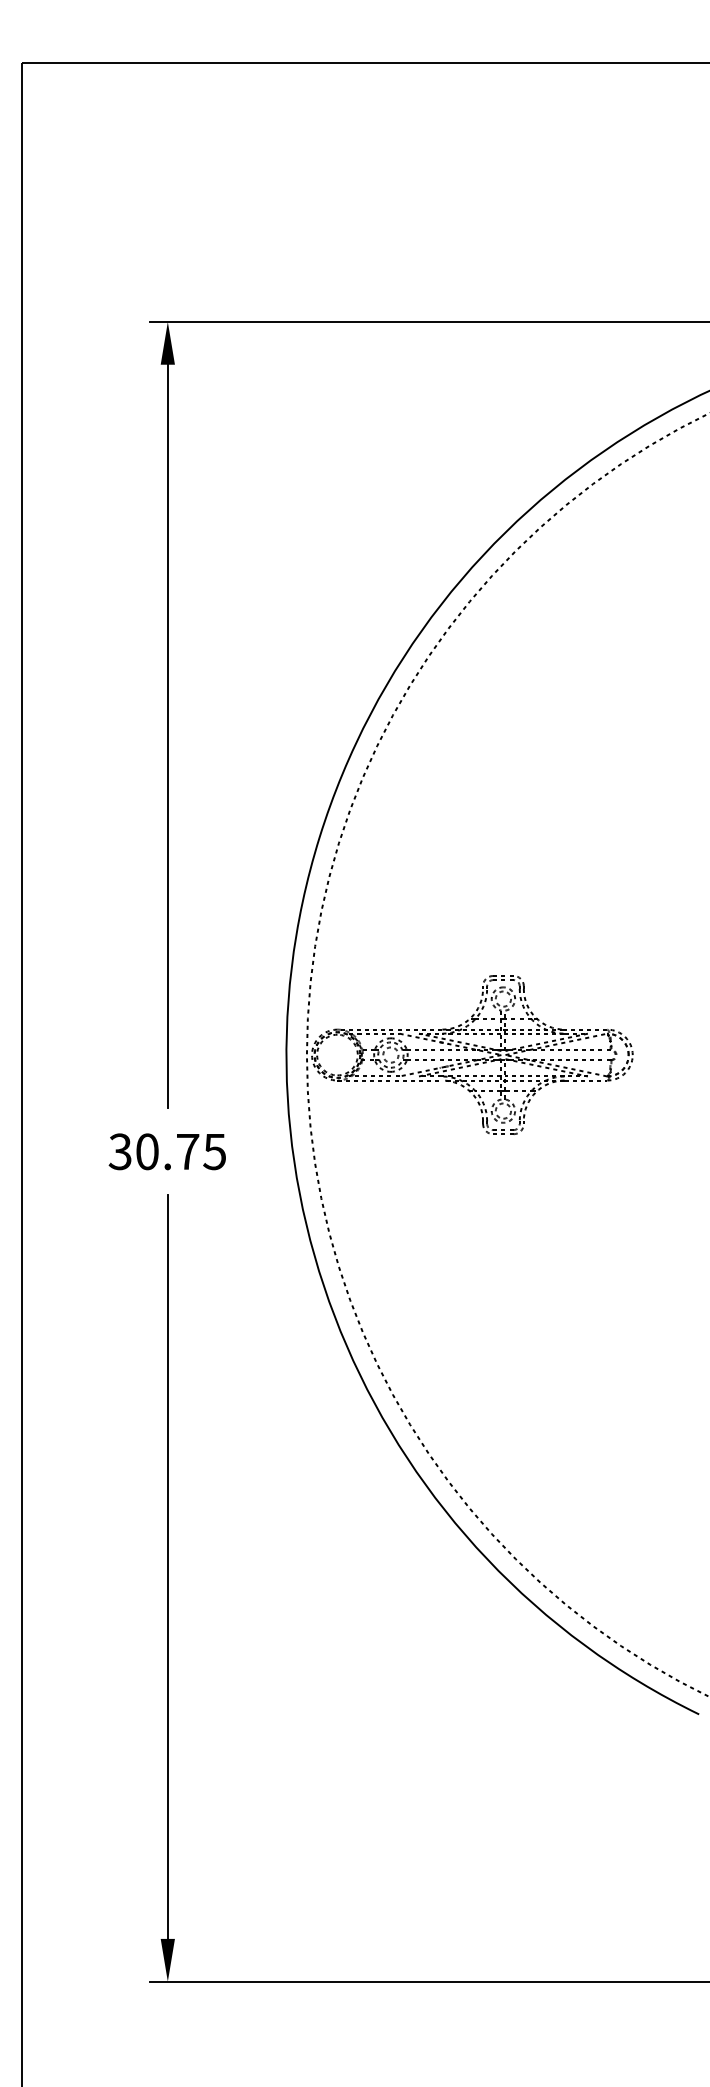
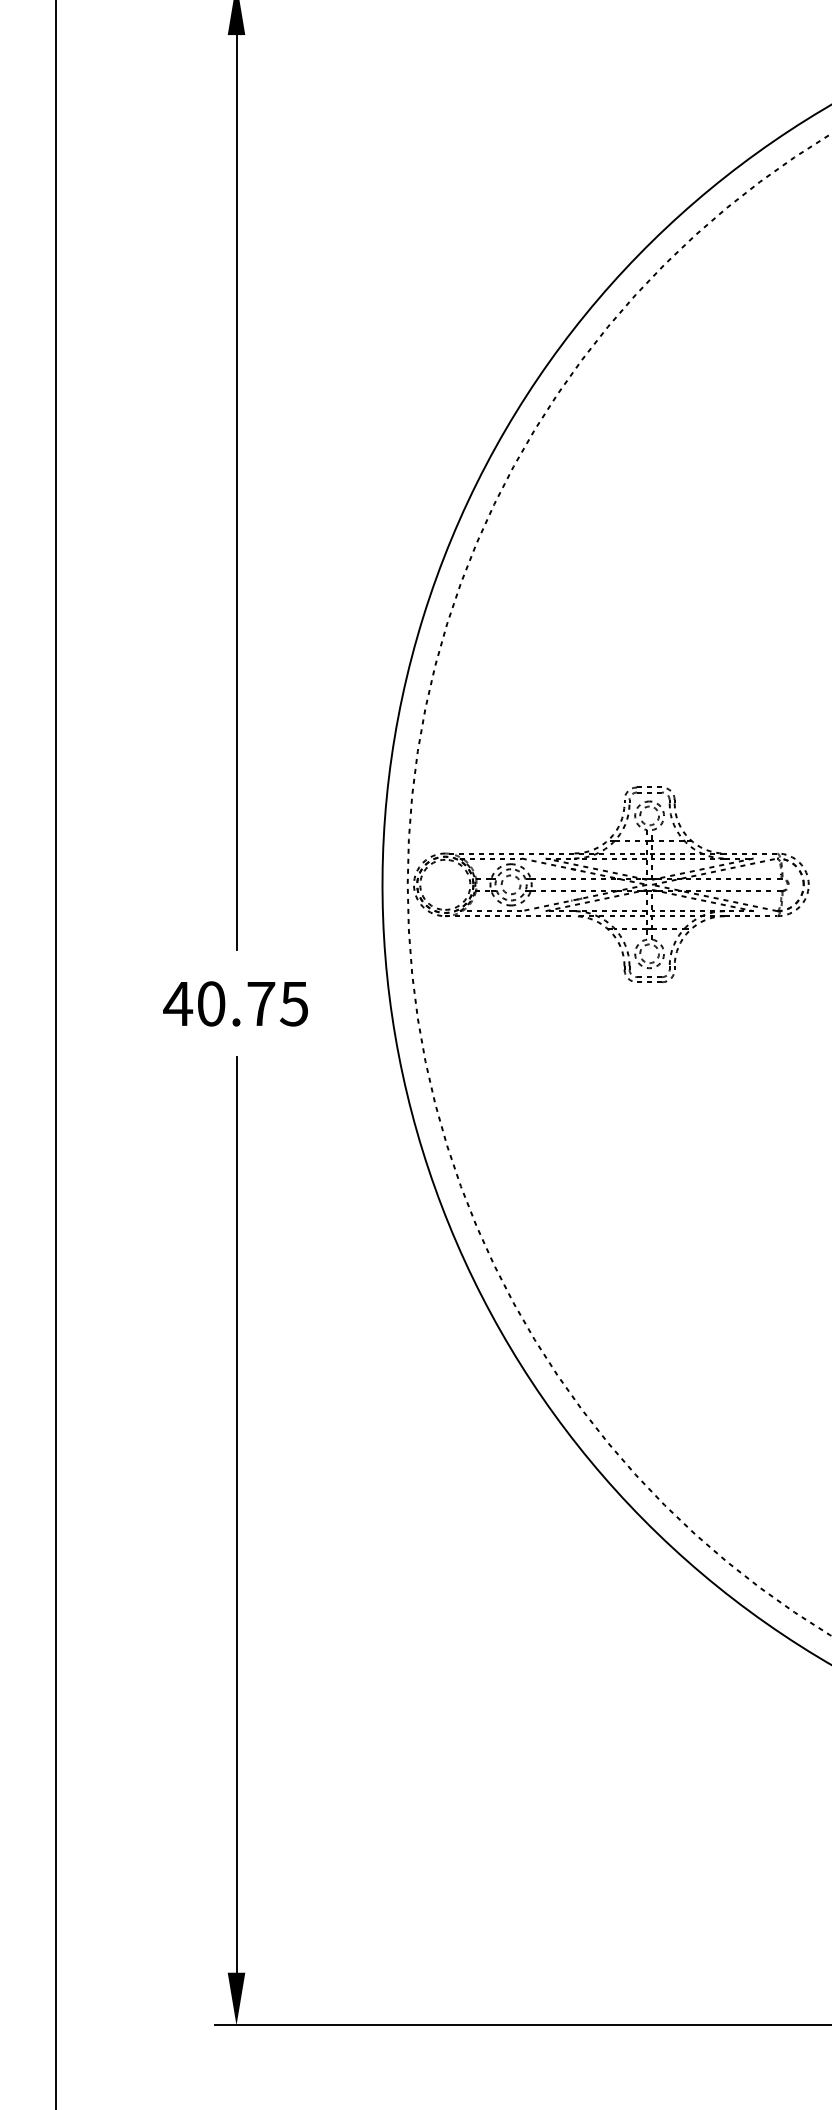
text: (120, 1151) -> (178, 1003), 30.75 -> 40.75

